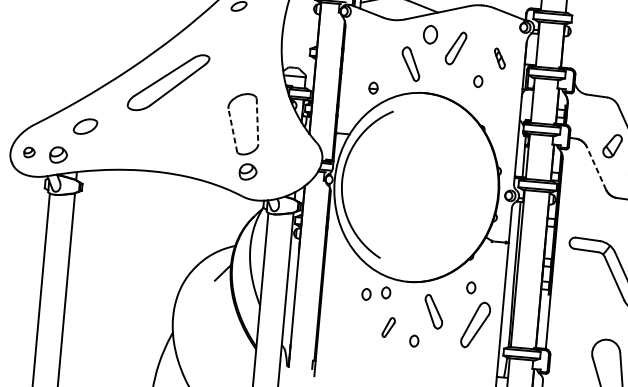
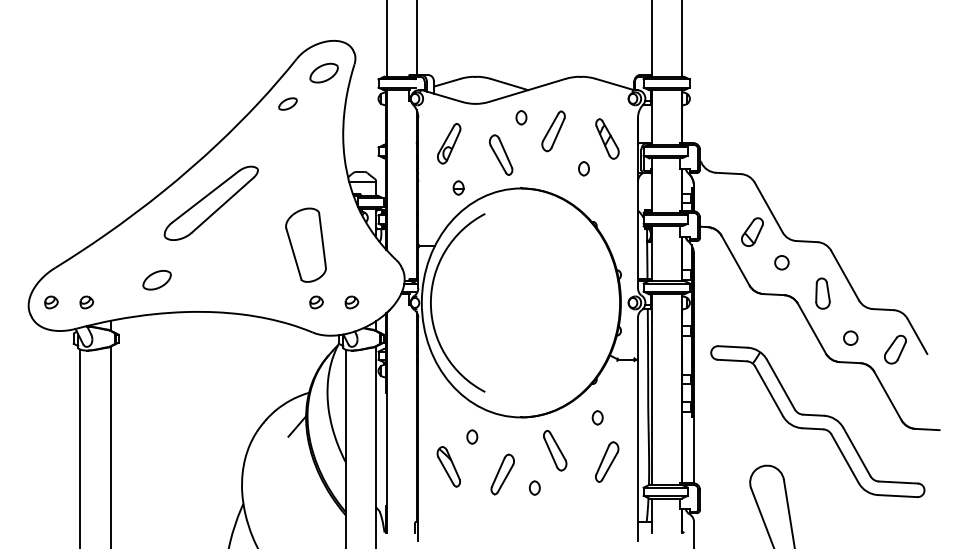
part: (430, 34) -> (521, 117), size x0.62
part: (369, 50) -> (449, 143), added
part: (499, 58) -> (607, 138), size x1.67
line: (257, 121) -> (322, 240), dashed -> solid
part: (84, 126) -> (156, 280), moved
line: (232, 130) -> (293, 254), dashed -> solid
part: (58, 155) -> (86, 302), size x0.62
line: (596, 168) -> (735, 260), dashed -> solid
part: (247, 172) -> (316, 302), size x0.62
part: (276, 174) -> (351, 302), added
part: (385, 292) -> (495, 432), removed
part: (344, 316) -> (448, 466), added
part: (476, 324) -> (607, 461), size x0.71
part: (388, 327) -> (502, 474), size x1.67

